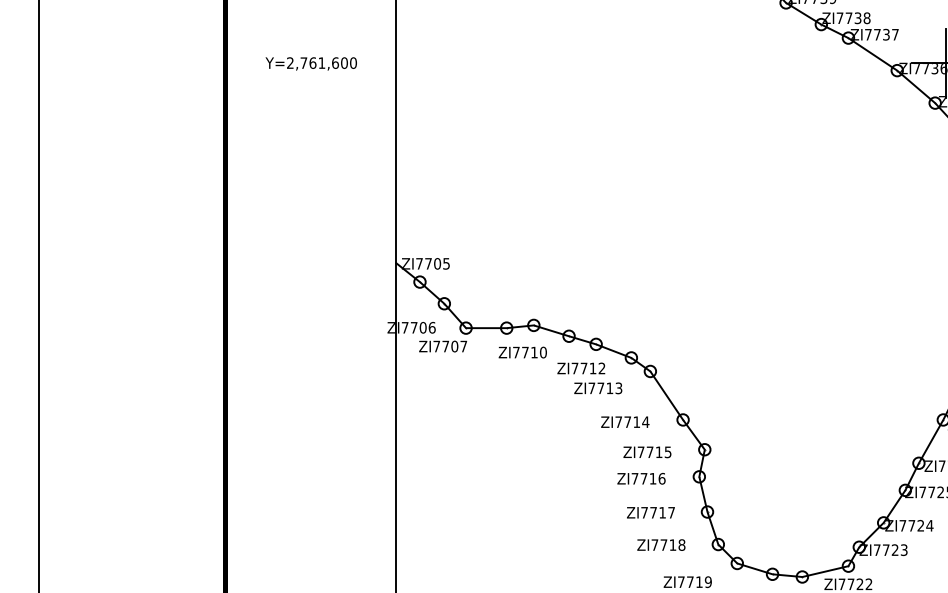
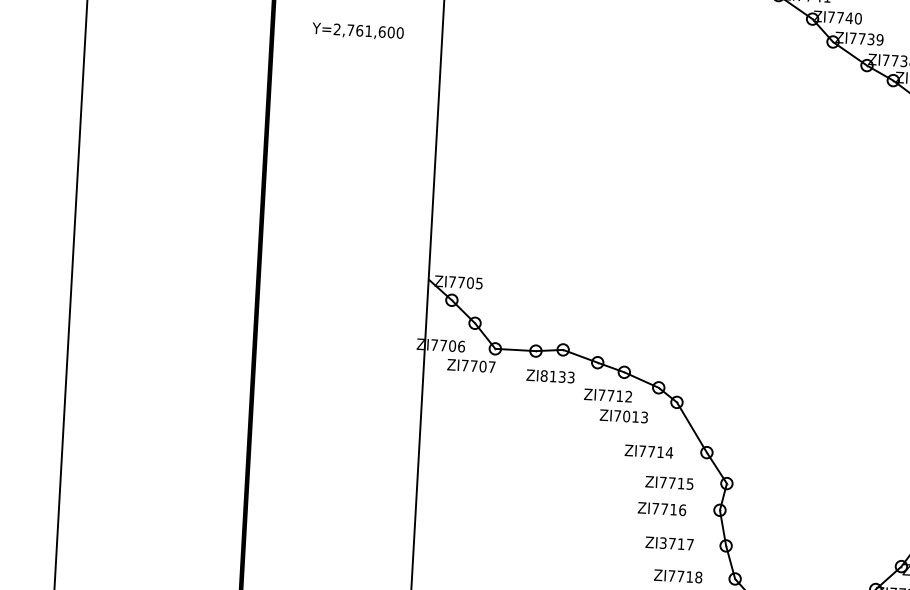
text: (310, 63) -> (357, 31), moved
text: (529, 352) -> (557, 376), ZI7710 -> ZI8133
text: (600, 388) -> (626, 416), ZI7713 -> ZI7013
text: (644, 512) -> (663, 542), ZI7717 -> ZI3717

